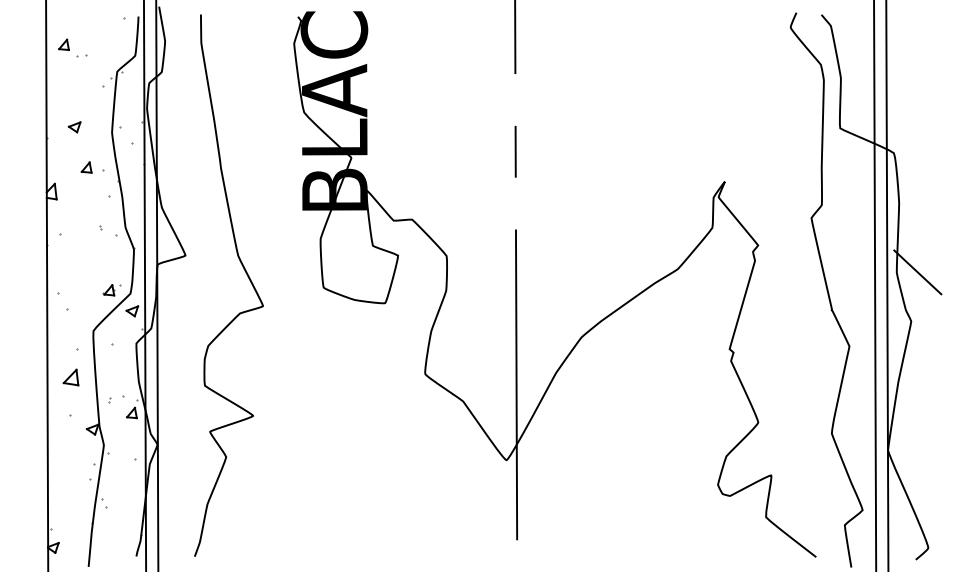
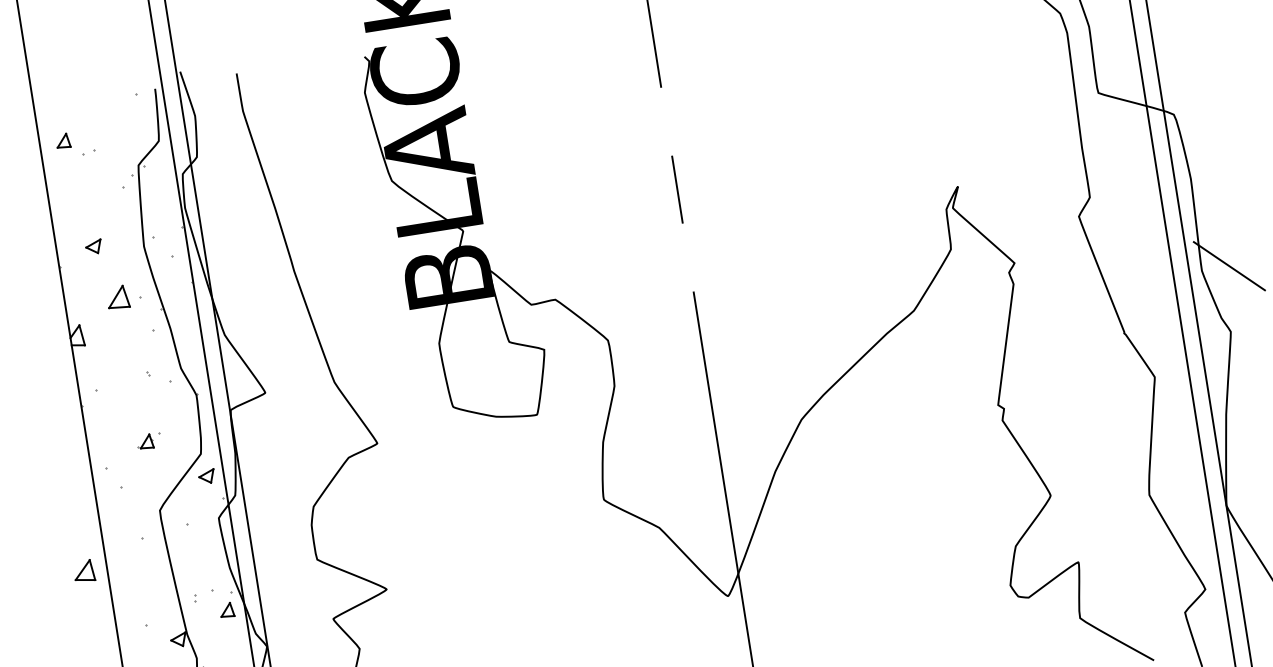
part: (86, 167) -> (117, 297), size x1.6
part: (111, 290) -> (149, 441), moved
part: (70, 377) -> (83, 571), moved

